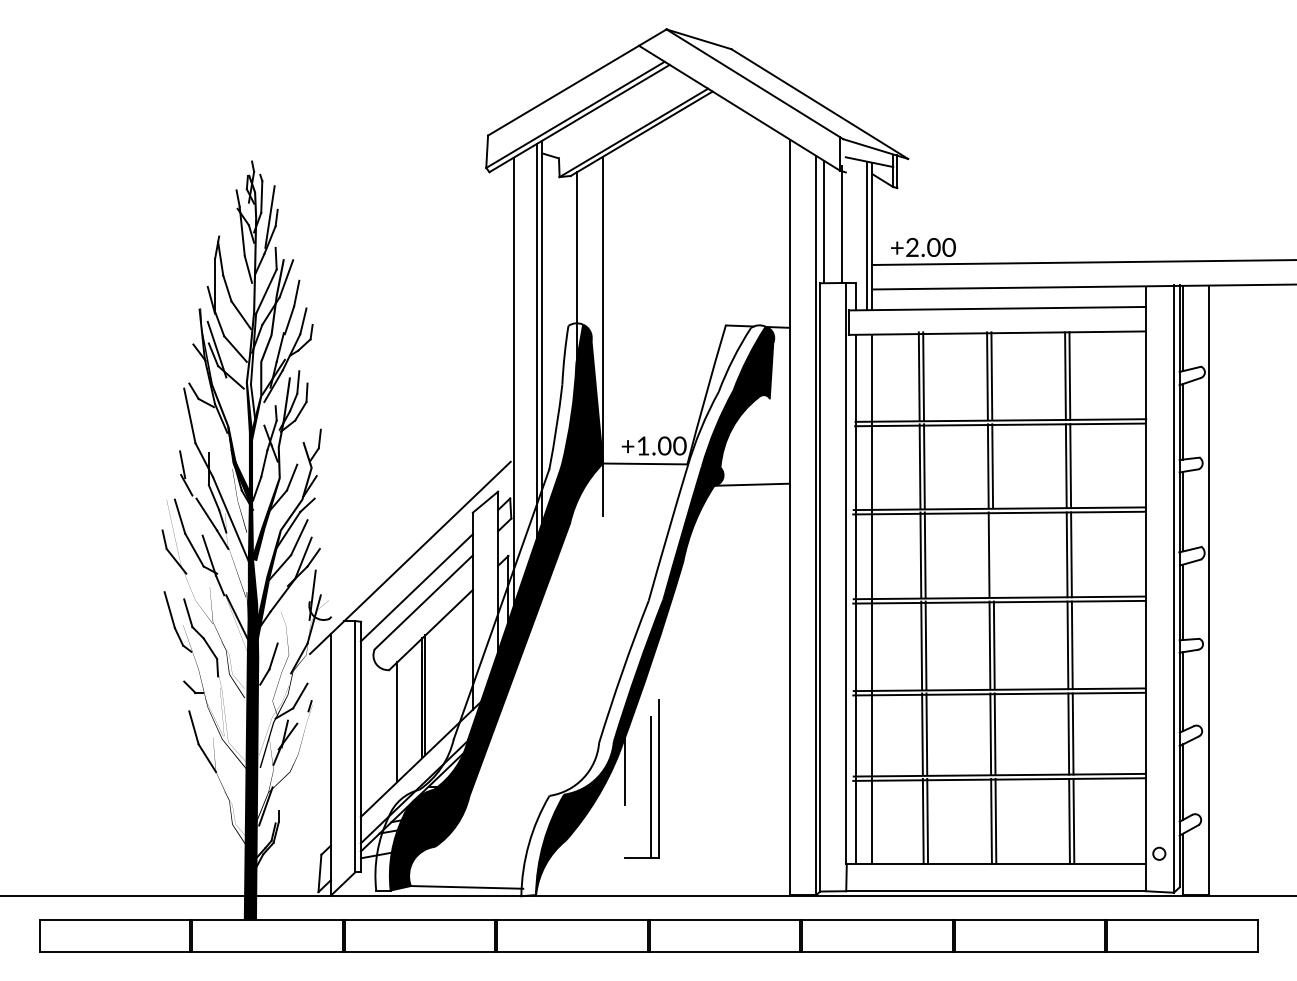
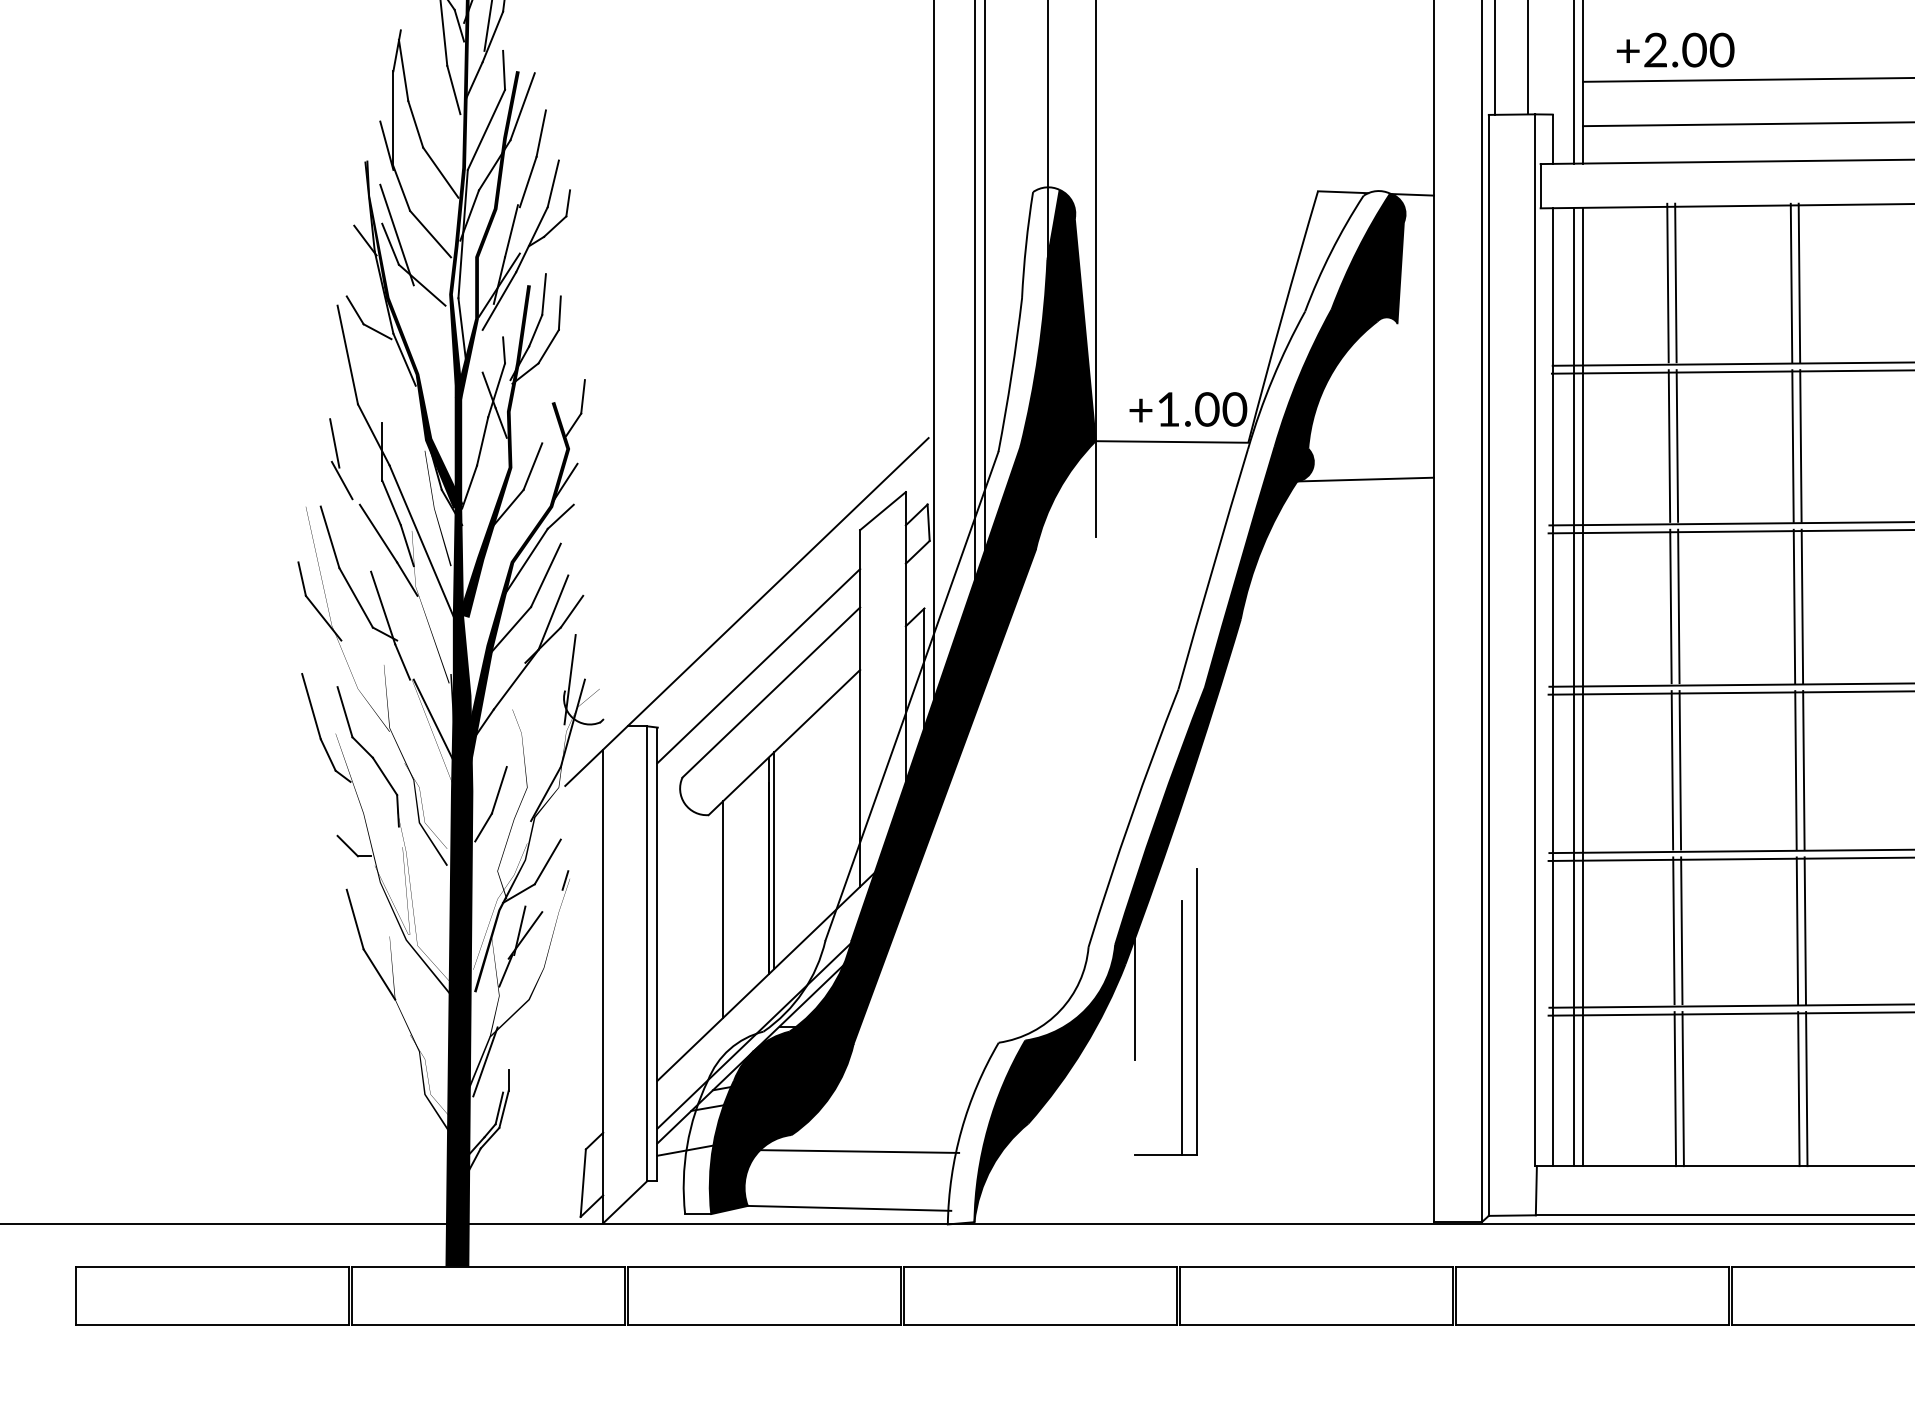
line: (993, 554) -> (1802, 605), added
line: (867, 599) -> (1574, 687), added
line: (472, 855) -> (859, 1150), added

